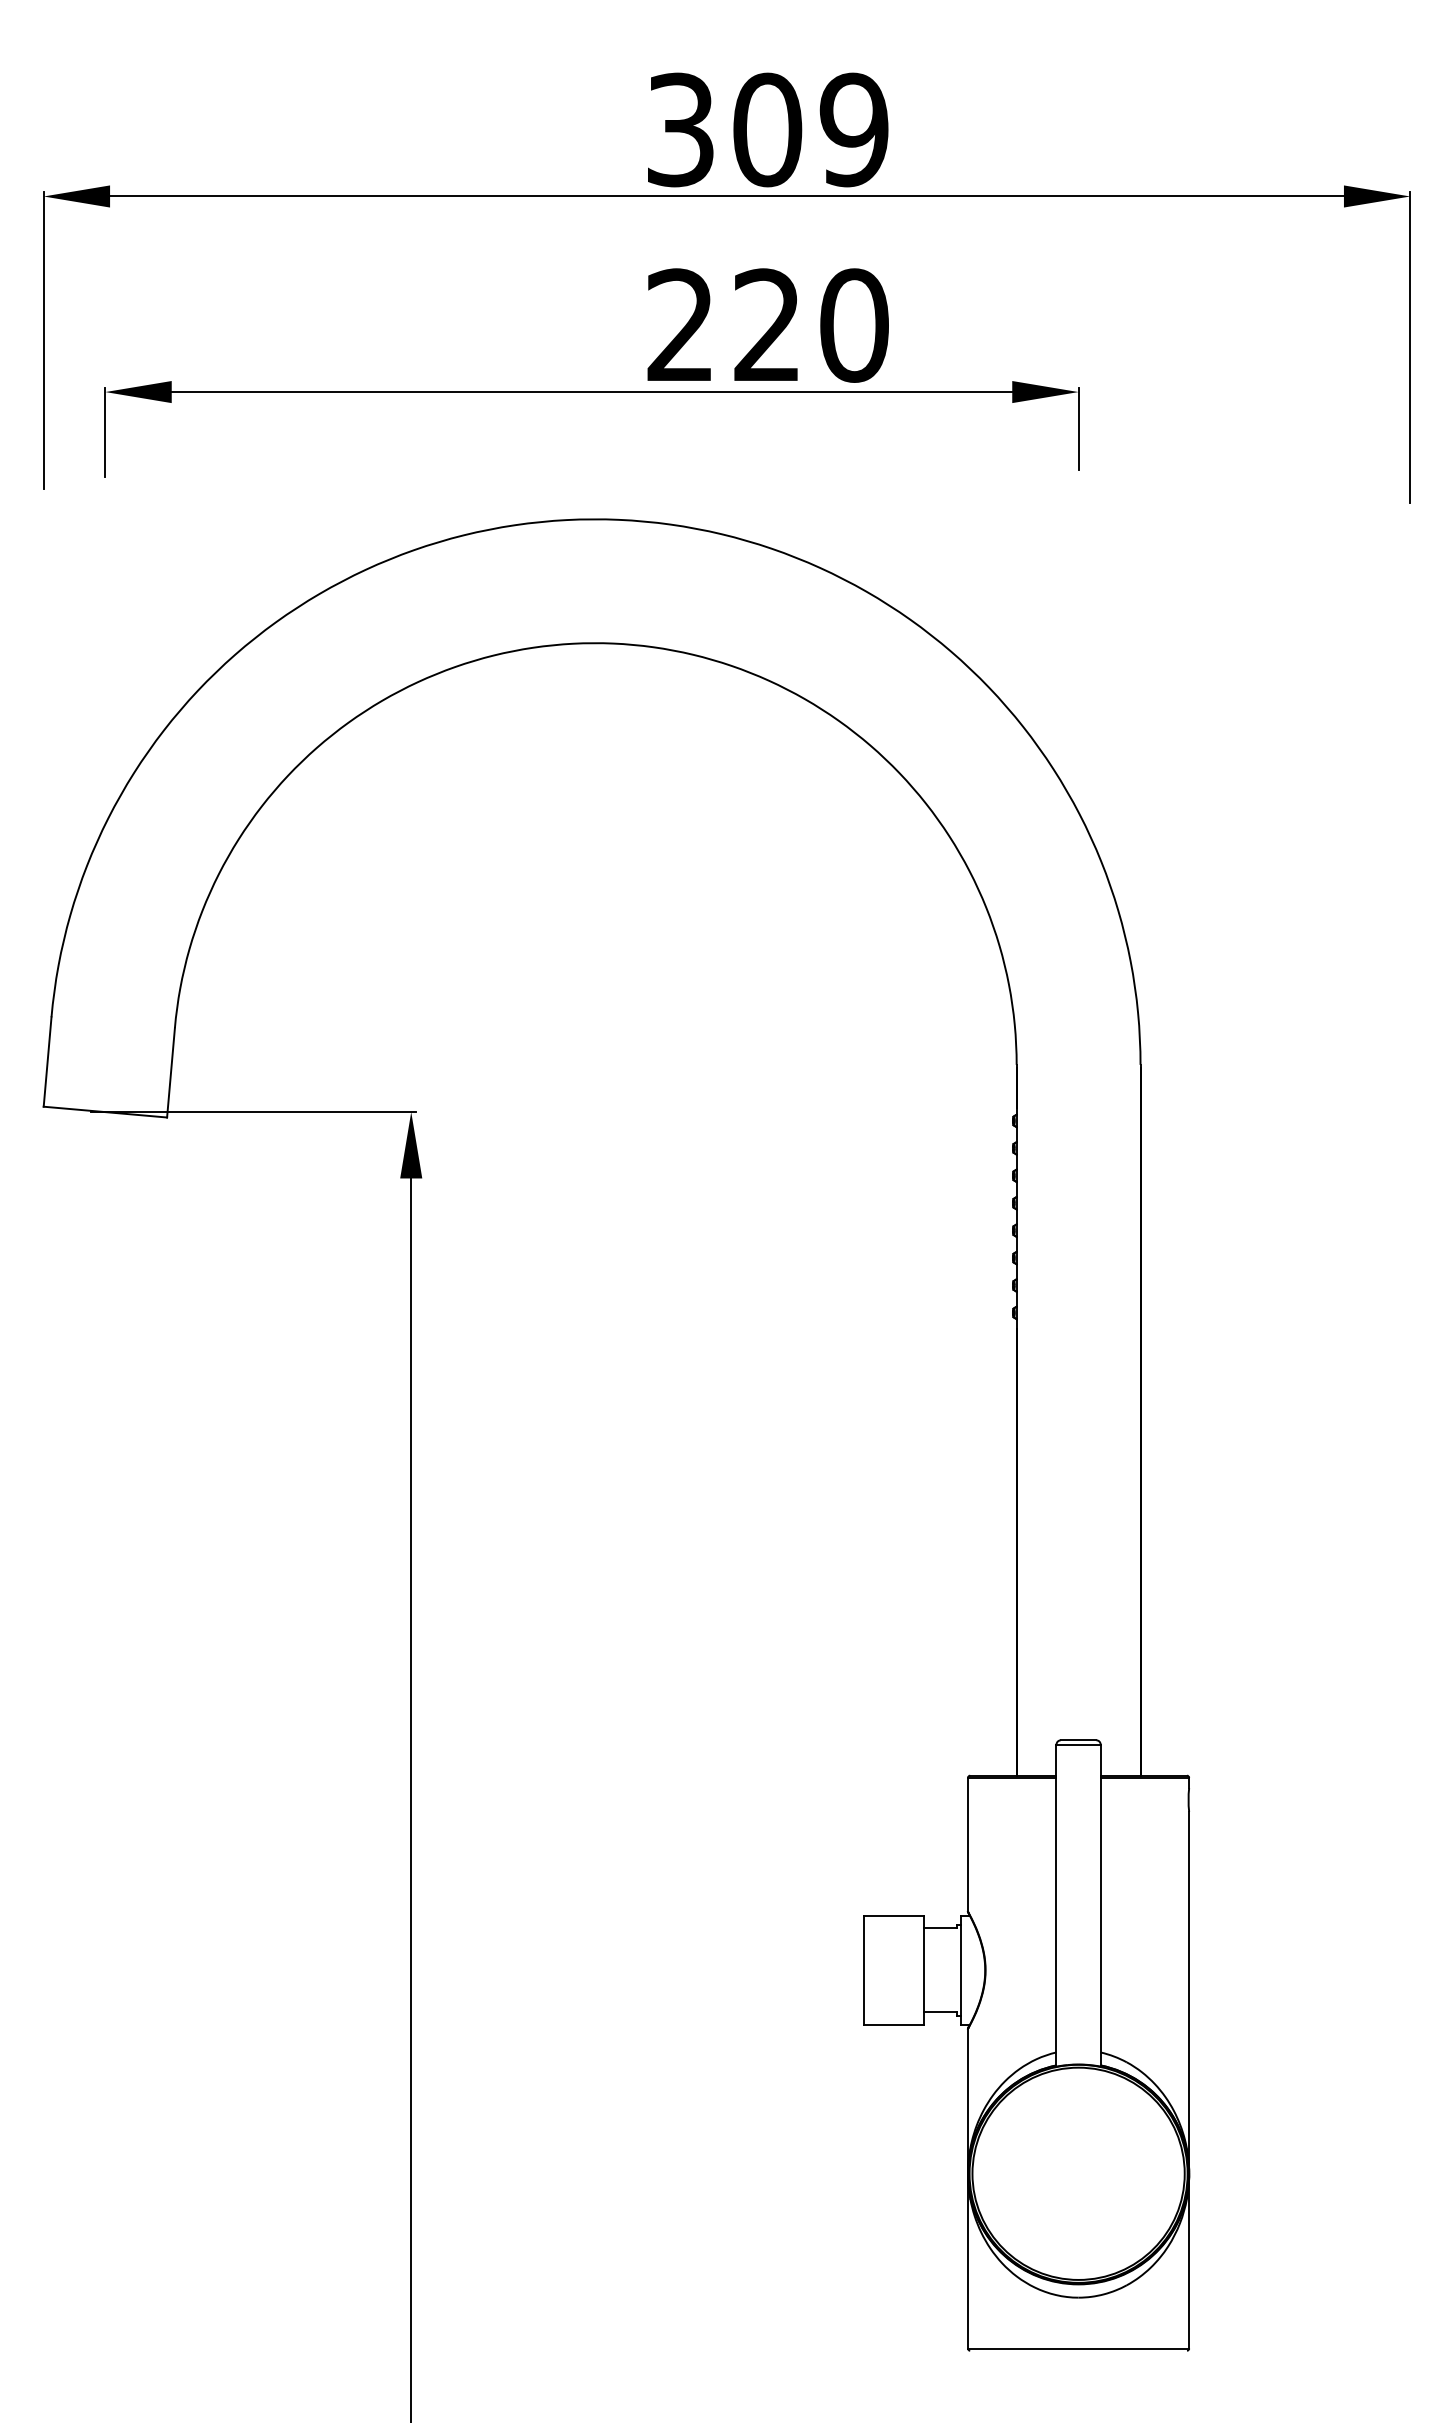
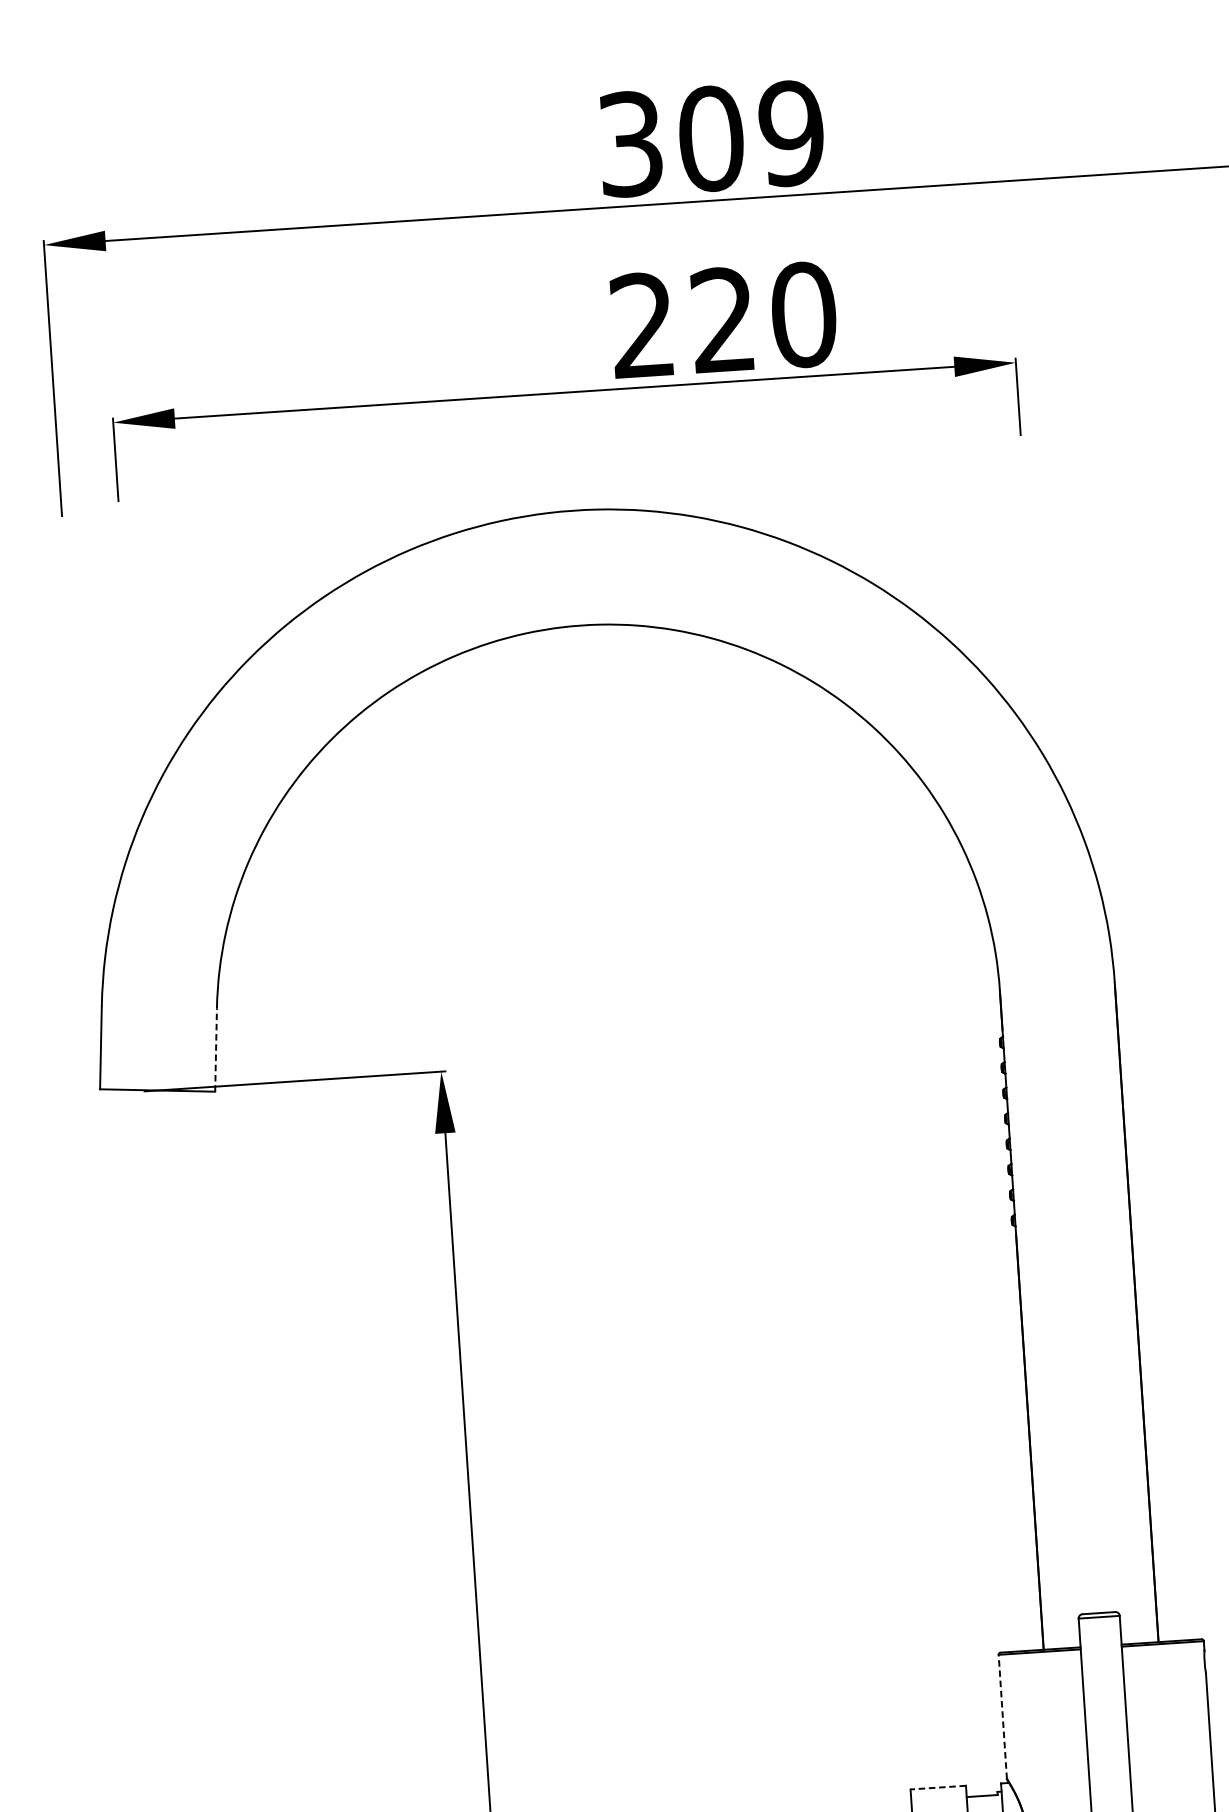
line: (171, 1072) -> (216, 1049), solid -> dashed
line: (968, 1844) -> (1003, 1716), solid -> dashed
line: (893, 1916) -> (938, 1787), solid -> dashed

